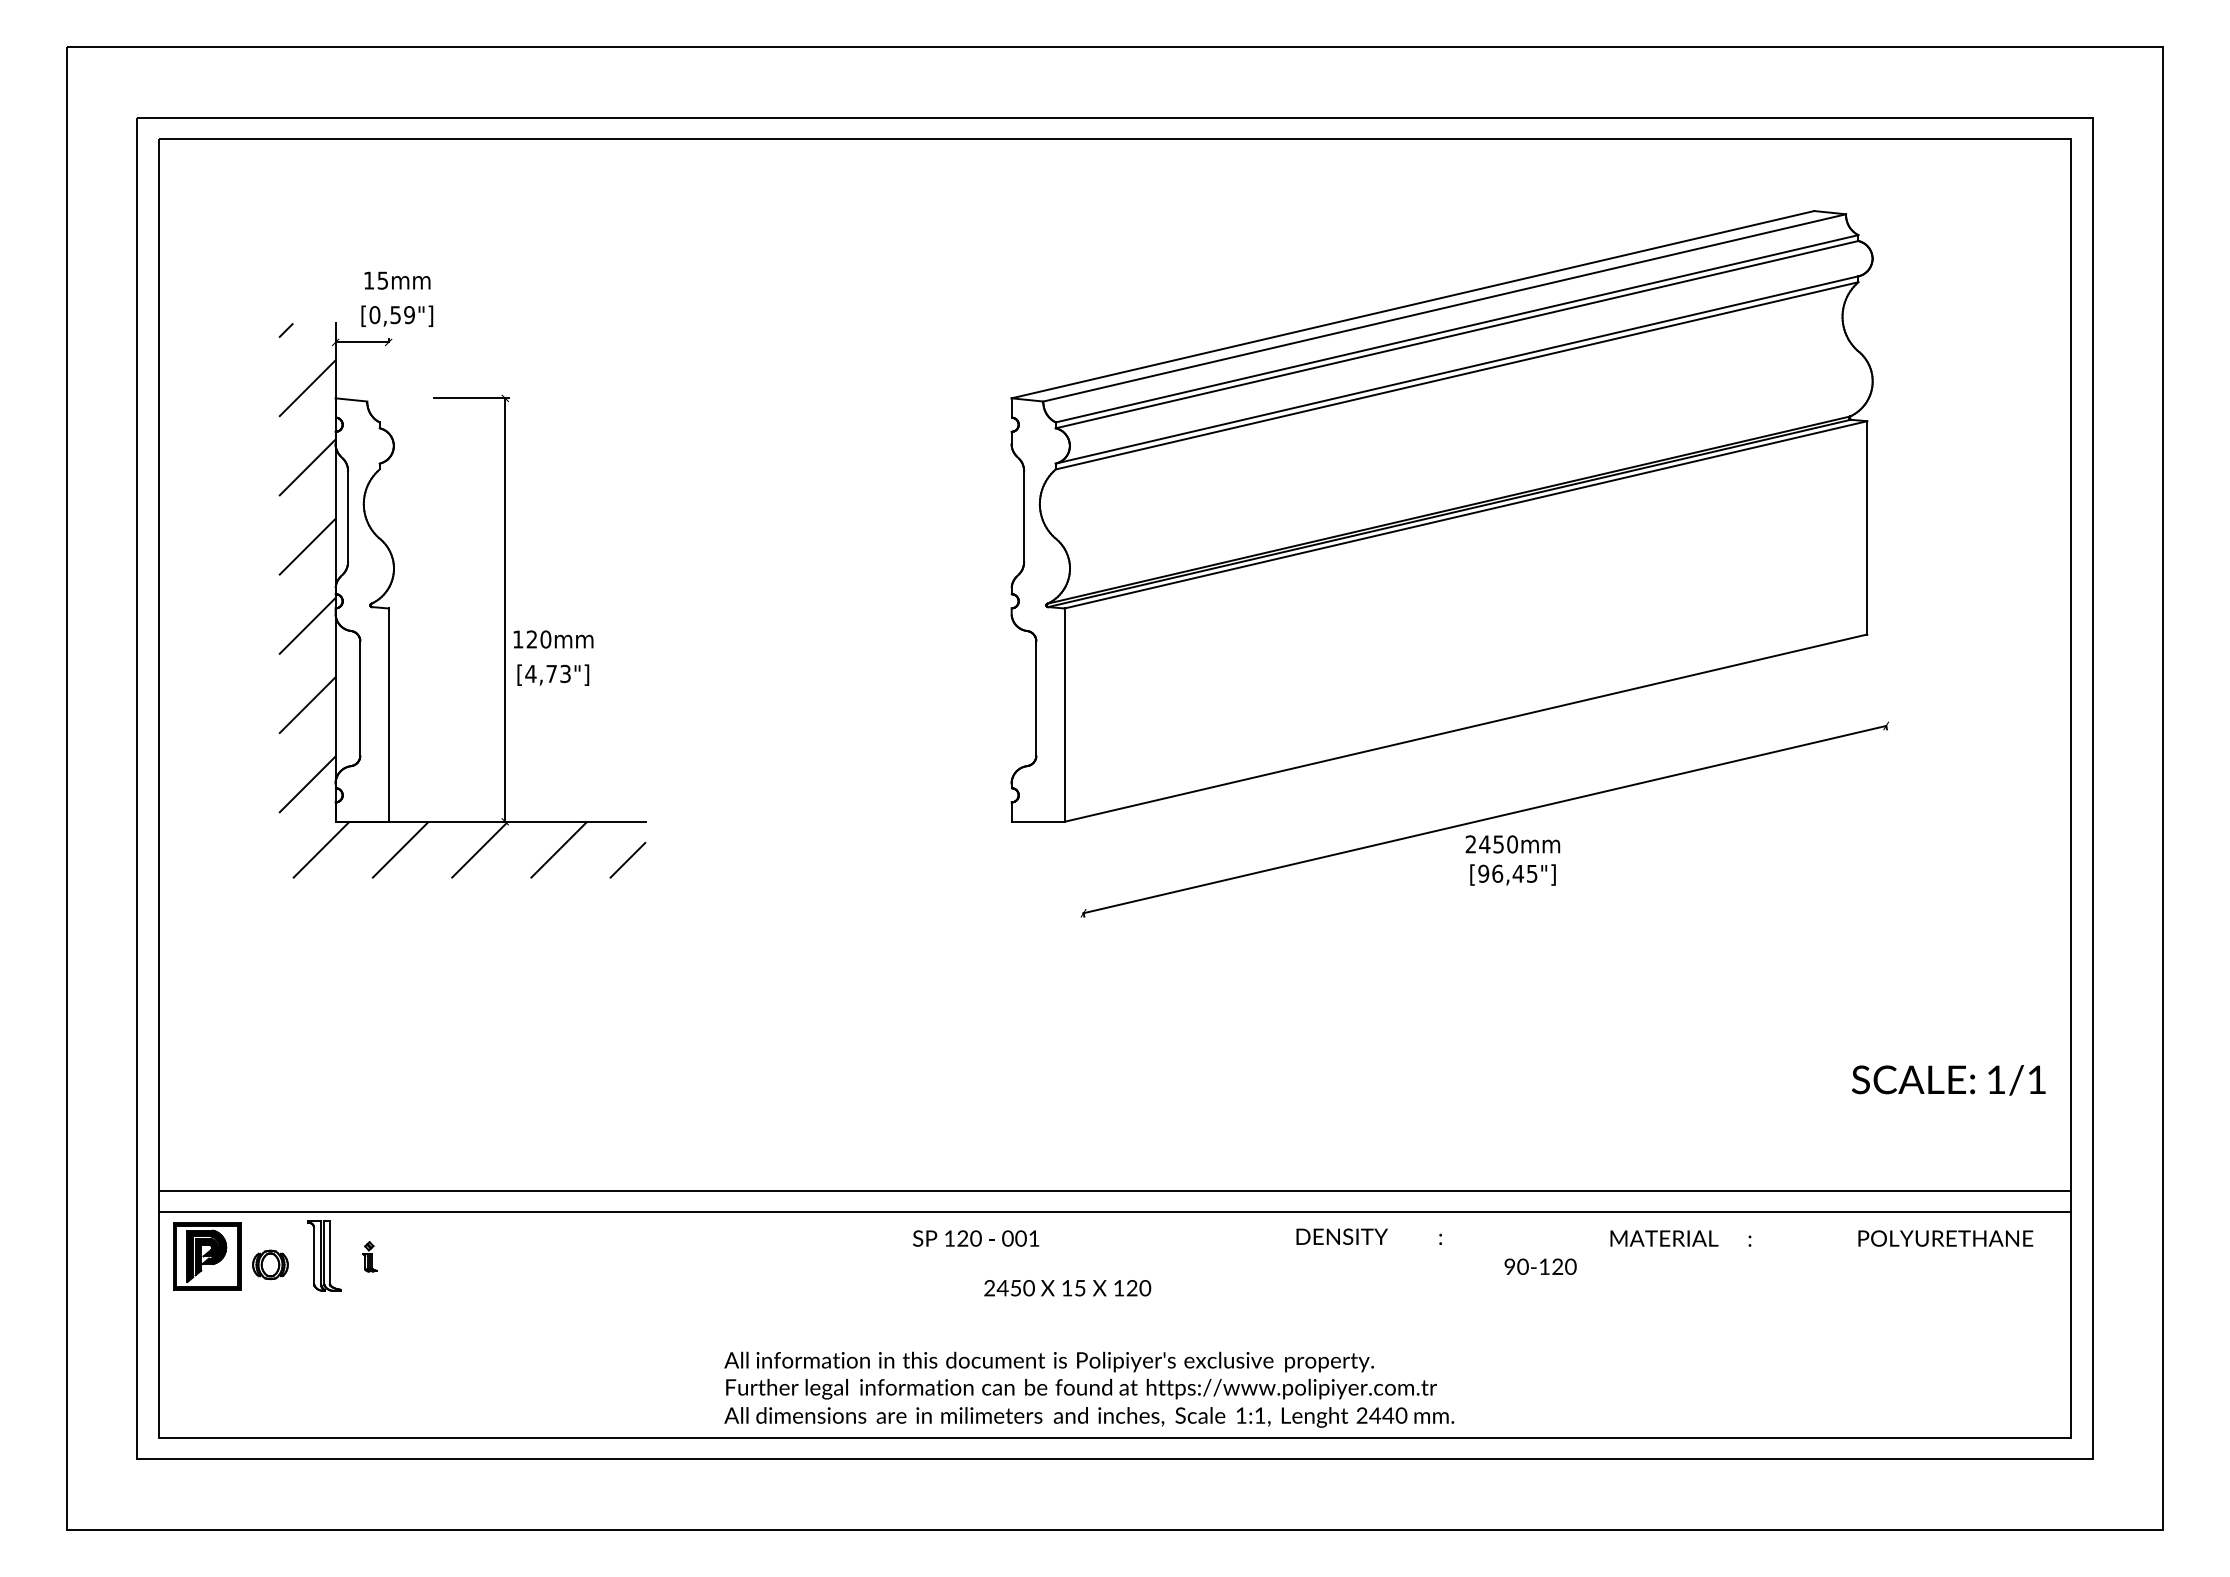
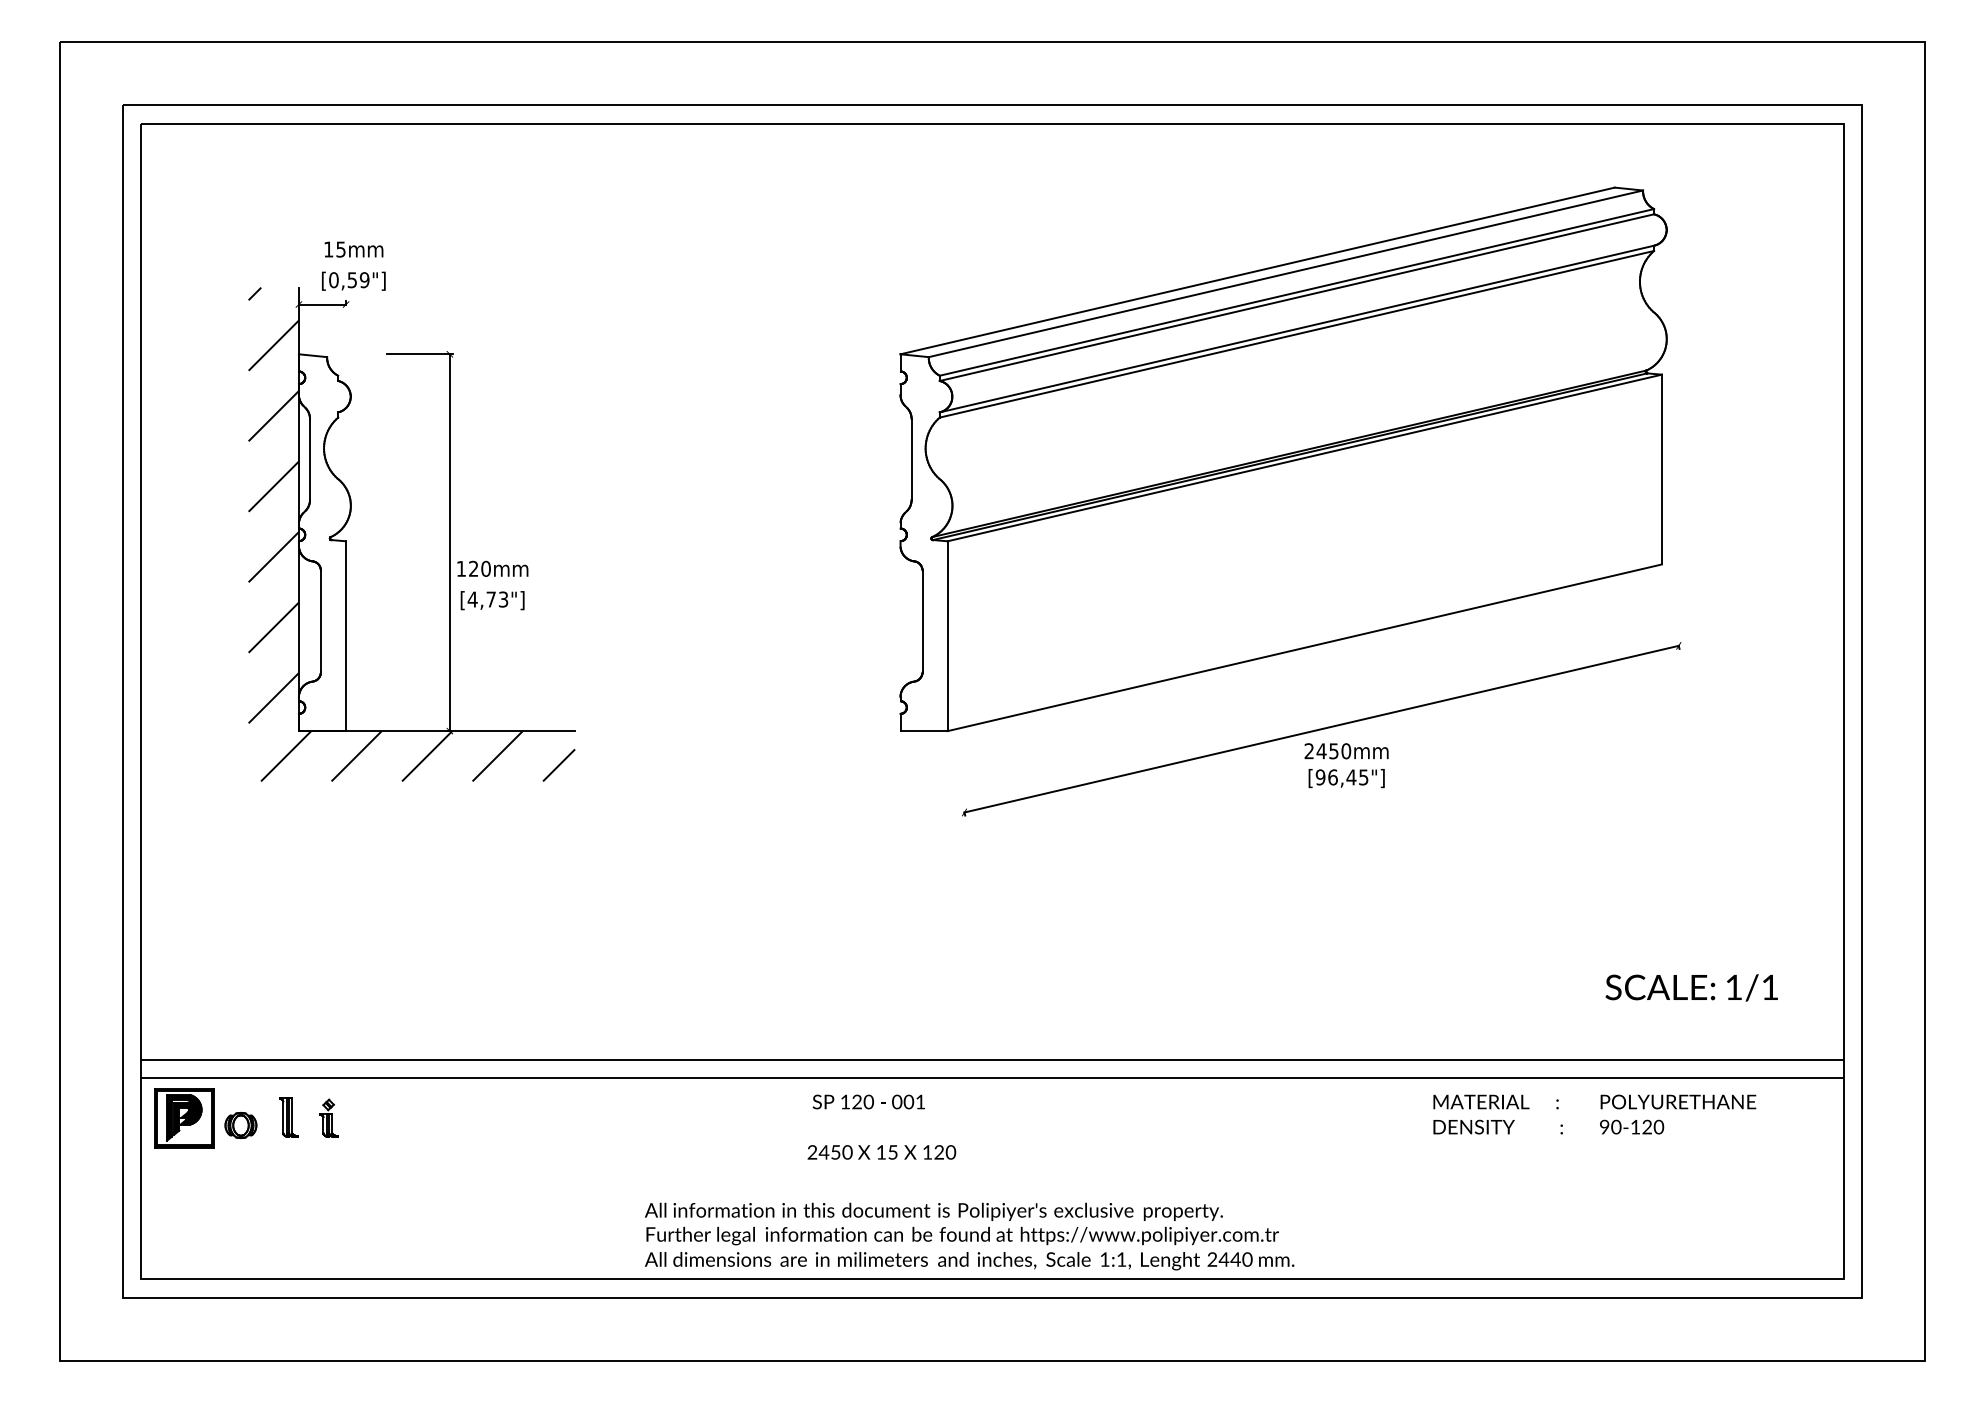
text: (1948, 1080) -> (1691, 988), moved
text: (1368, 1236) -> (1497, 1126), moved
text: (1945, 1238) -> (1678, 1101), moved
part: (324, 1255) -> (289, 1117), size x0.62
part: (369, 1256) -> (329, 1117), size x1.43
text: (1540, 1266) -> (1631, 1126), moved
text: (1067, 1288) -> (881, 1152), moved

